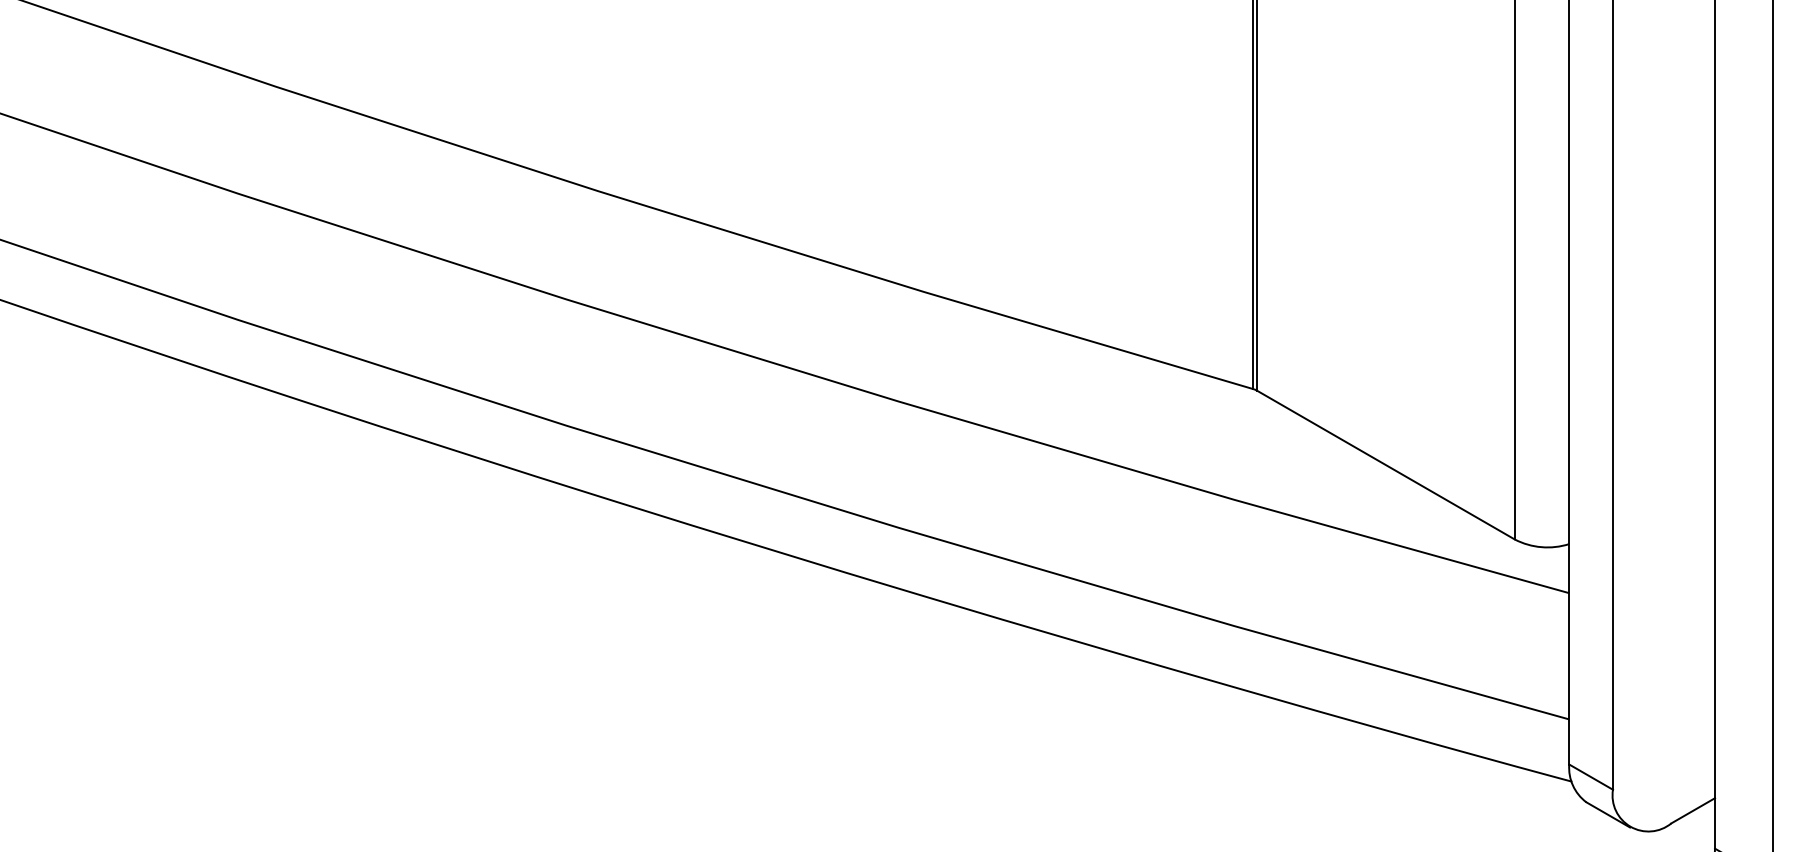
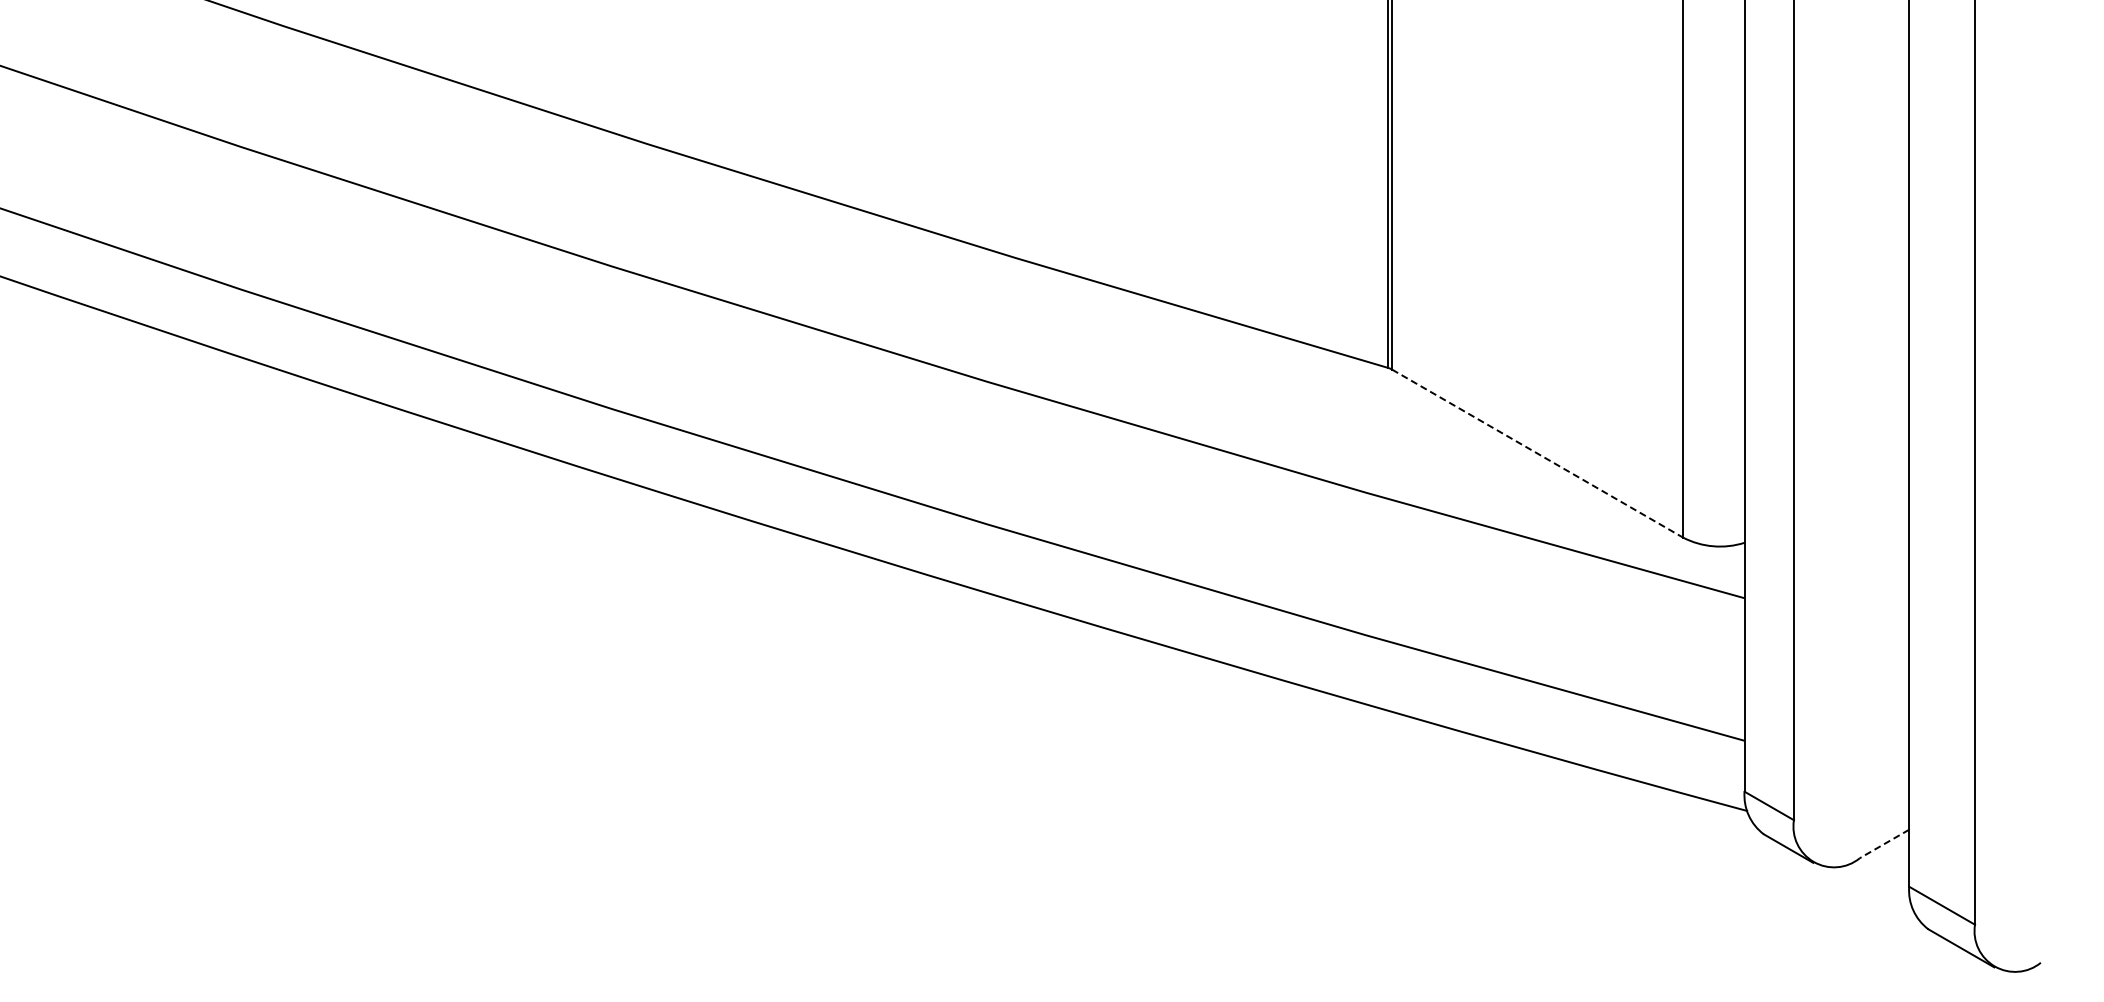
line: (1386, 465) -> (1538, 453), solid -> dashed
line: (1693, 810) -> (1884, 843), solid -> dashed

